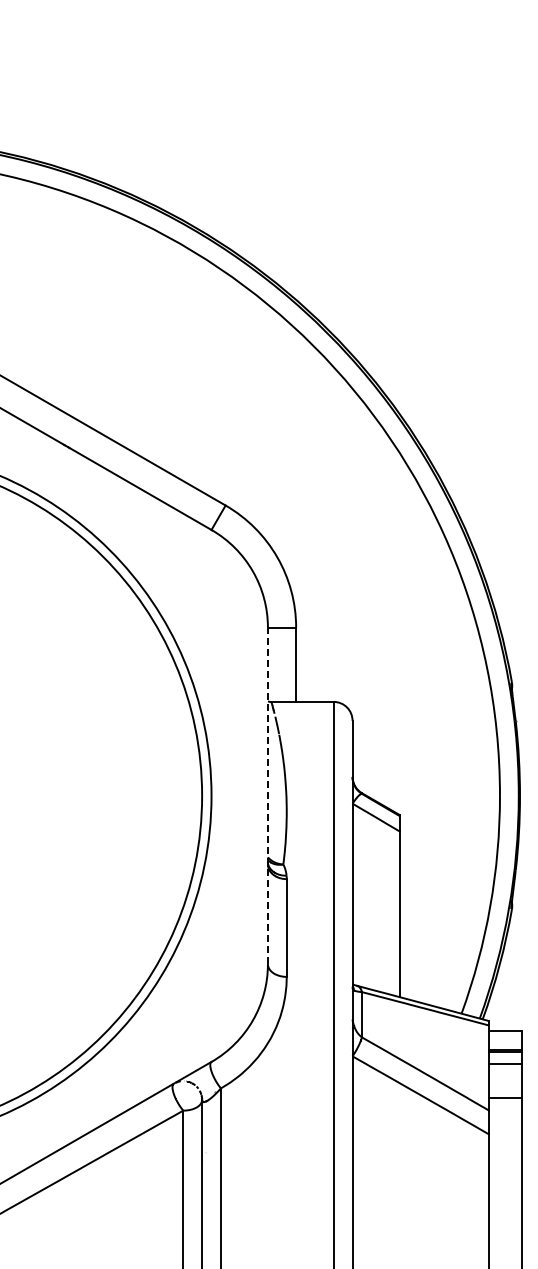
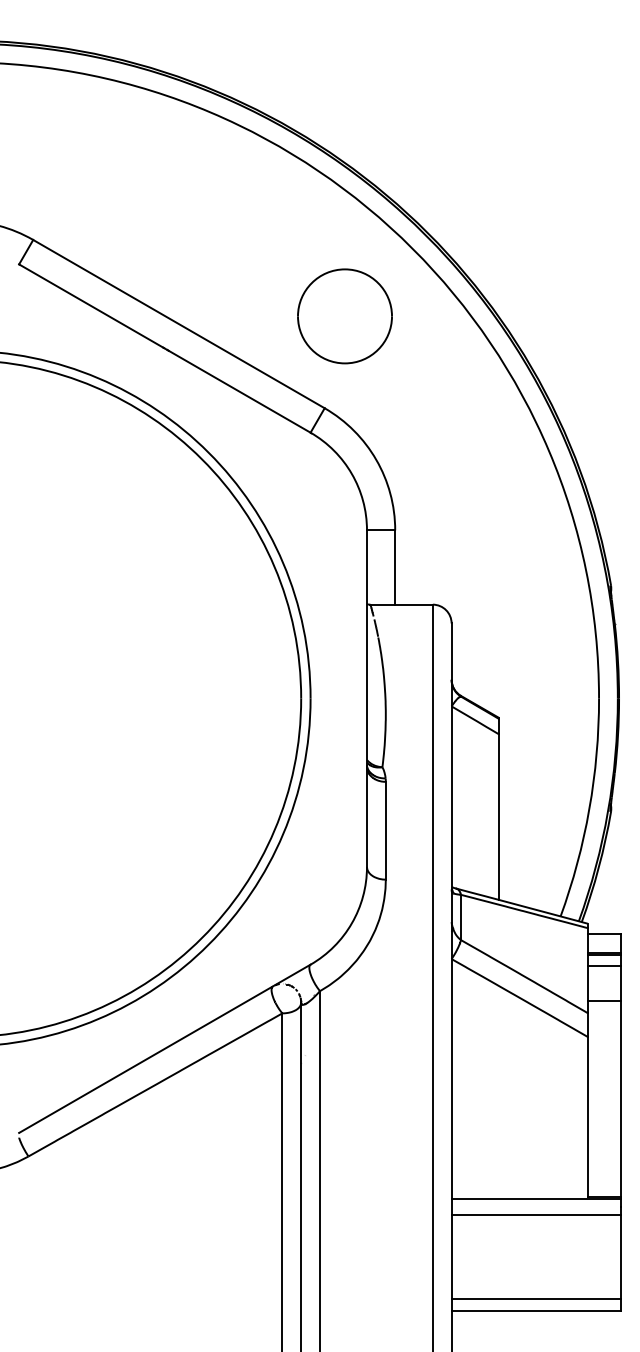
part: (245, 413) -> (344, 316), added
line: (268, 795) -> (367, 698), dashed -> solid

